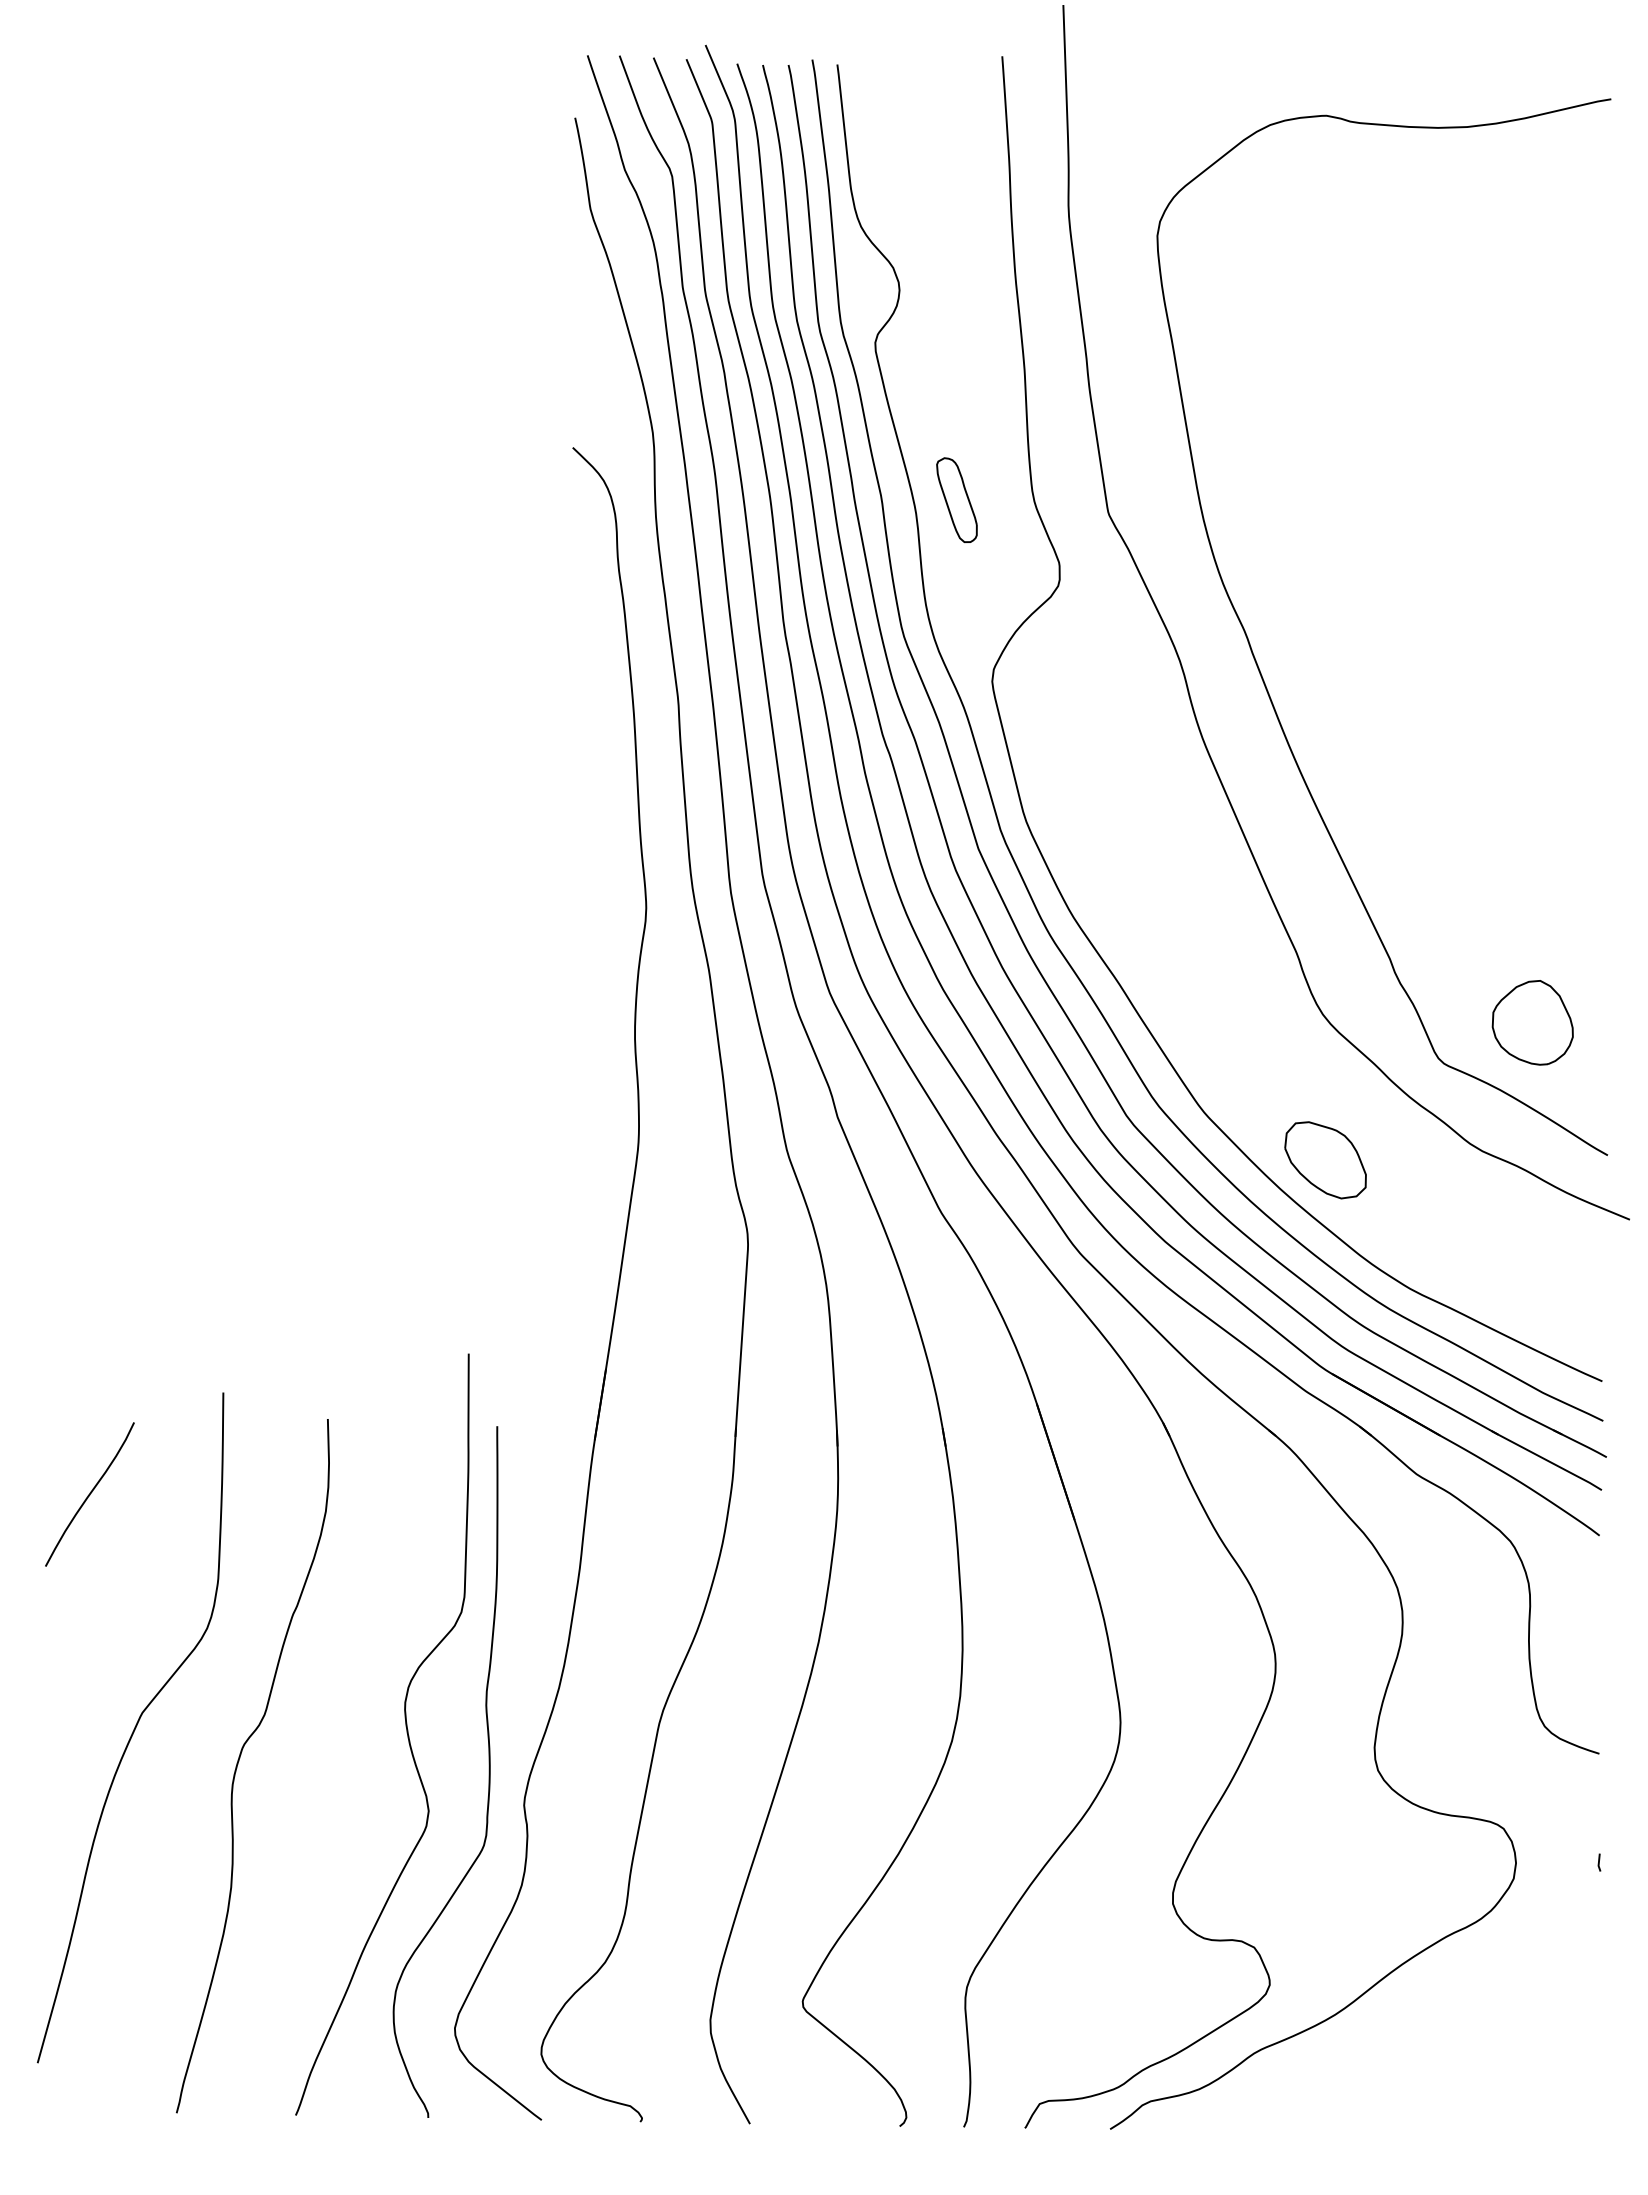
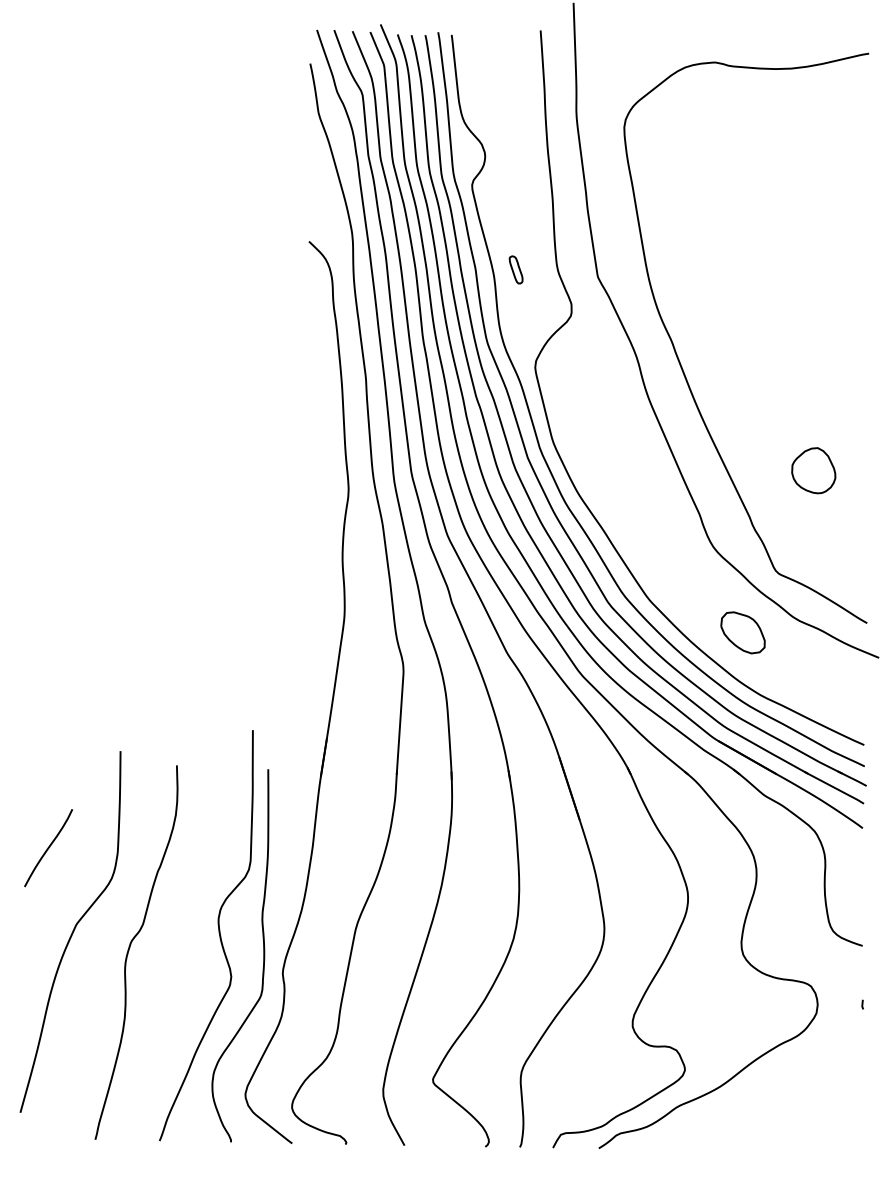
part: (955, 499) -> (515, 269), size x0.6
part: (1532, 1022) -> (813, 470), moved
part: (1324, 1159) -> (742, 632), moved
curve: (89, 1495) -> (48, 848), moved

